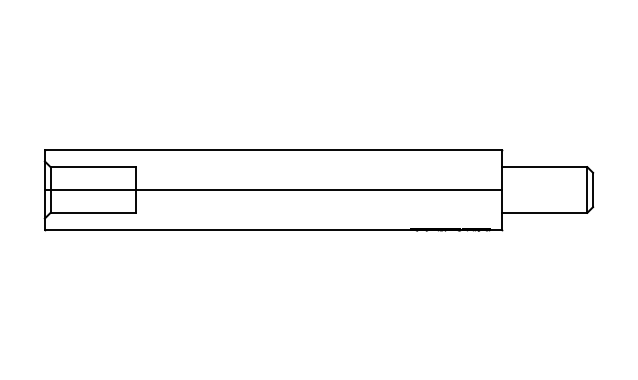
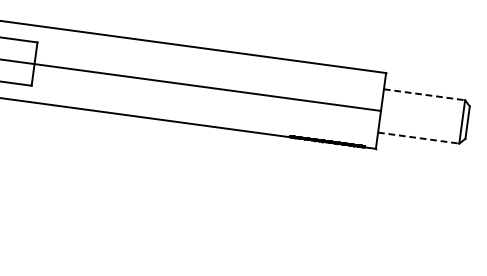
line: (544, 167) -> (424, 95), solid -> dashed
line: (544, 212) -> (418, 137), solid -> dashed

